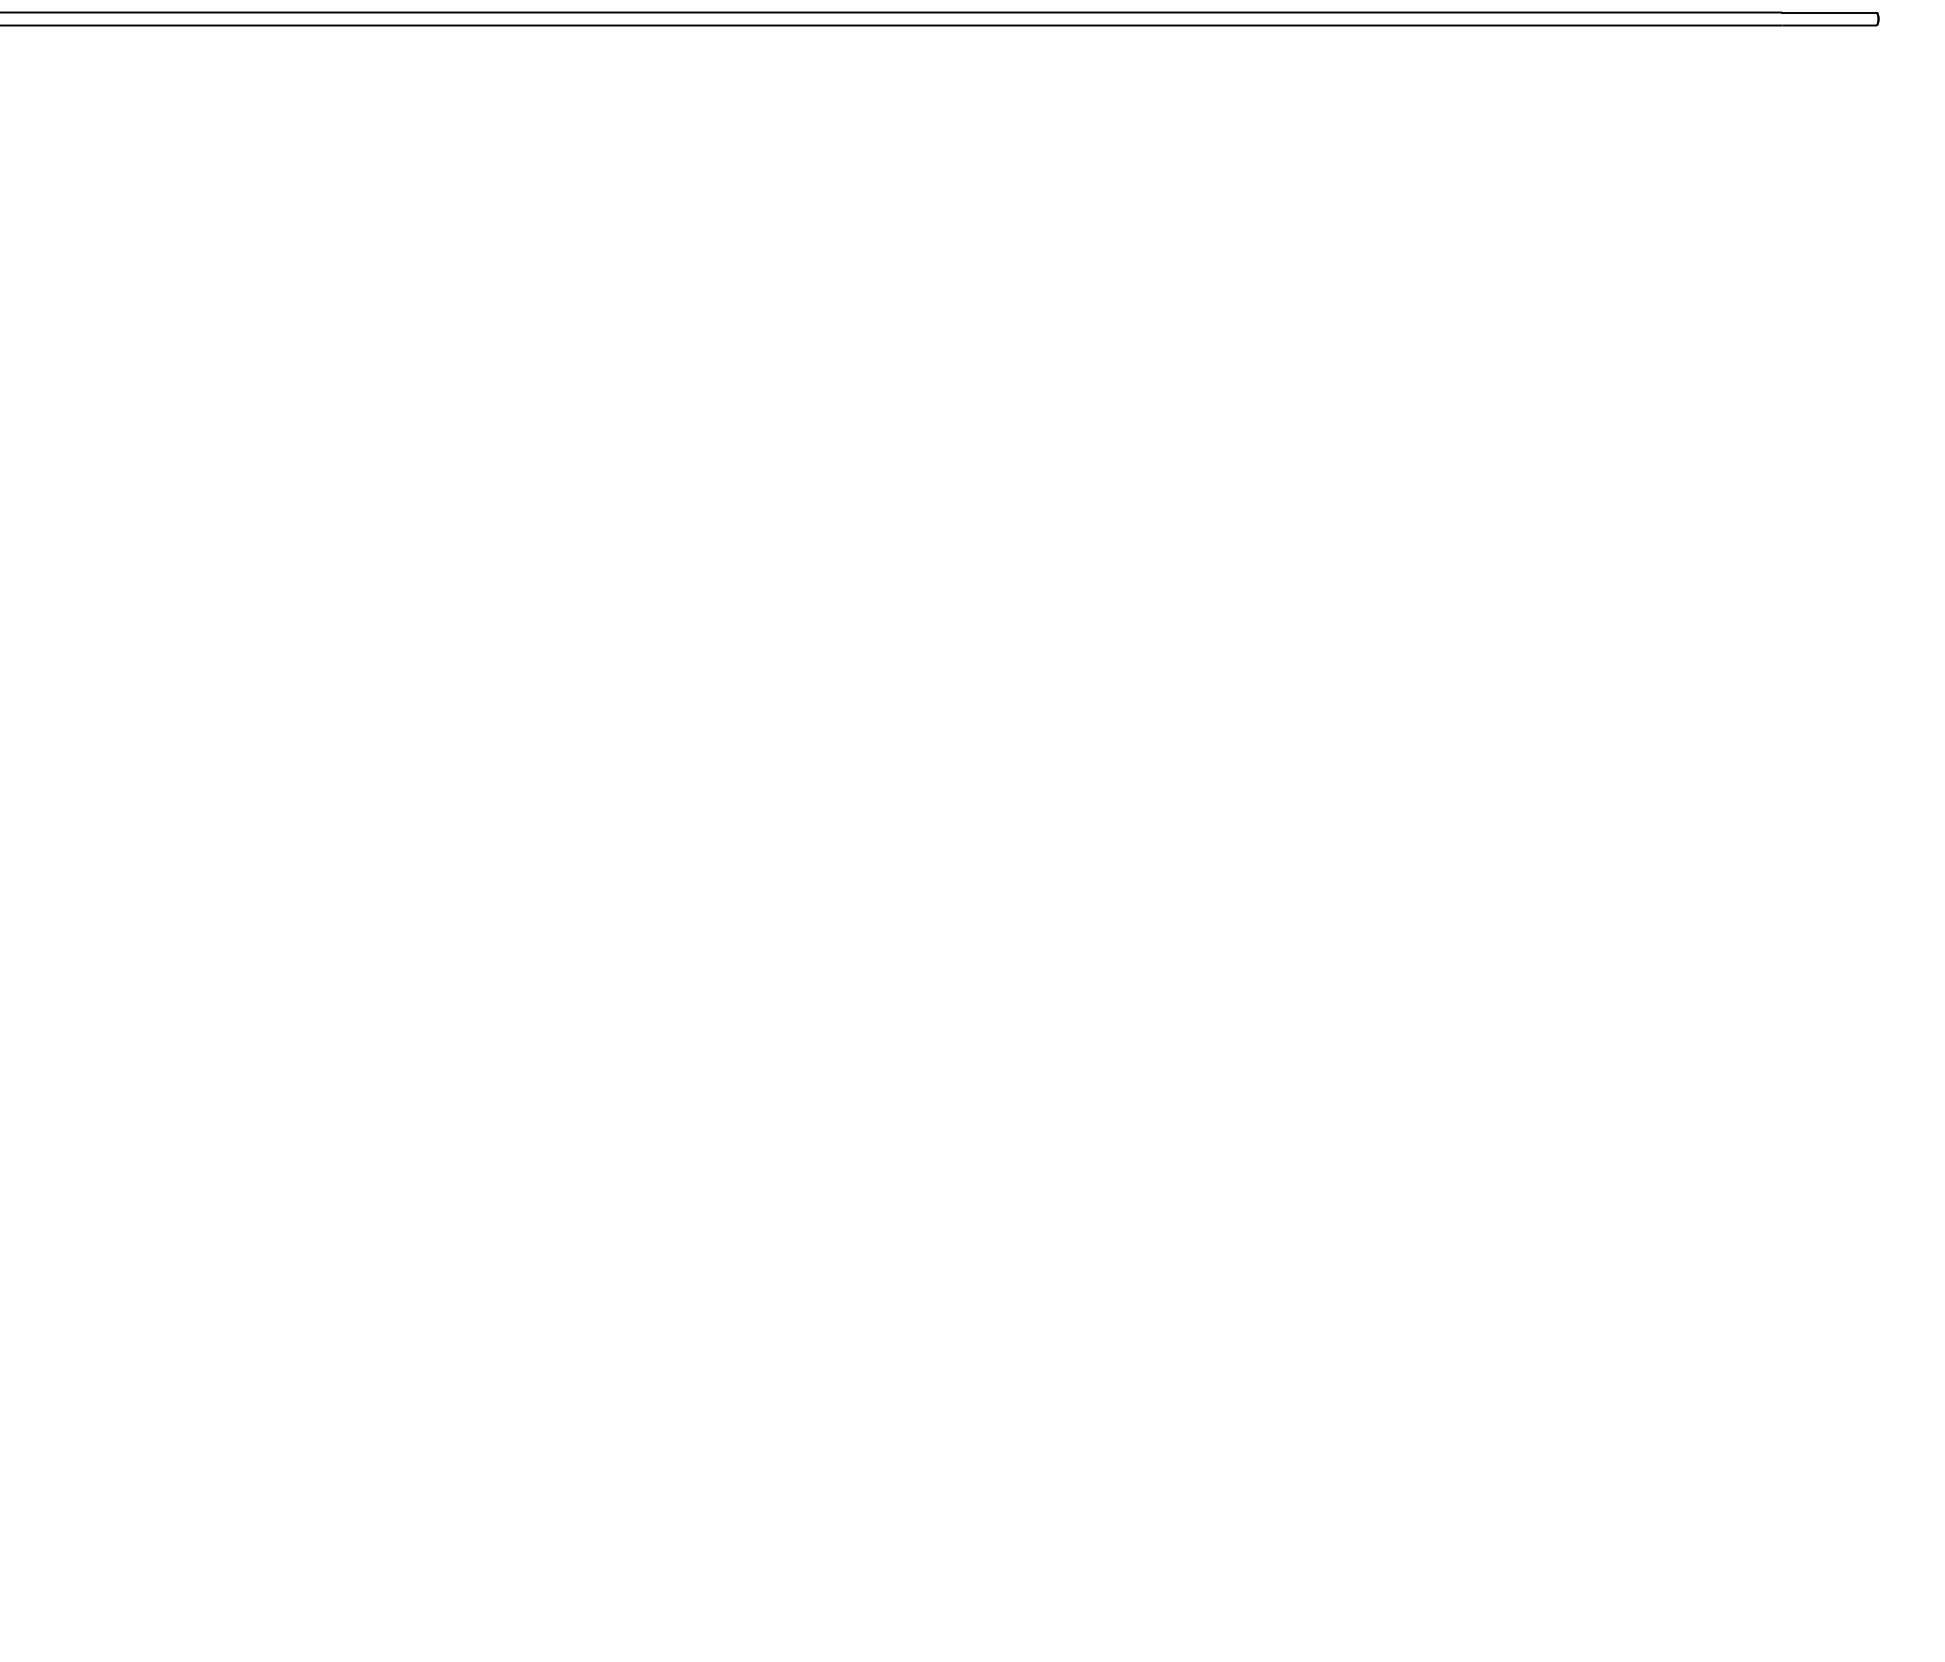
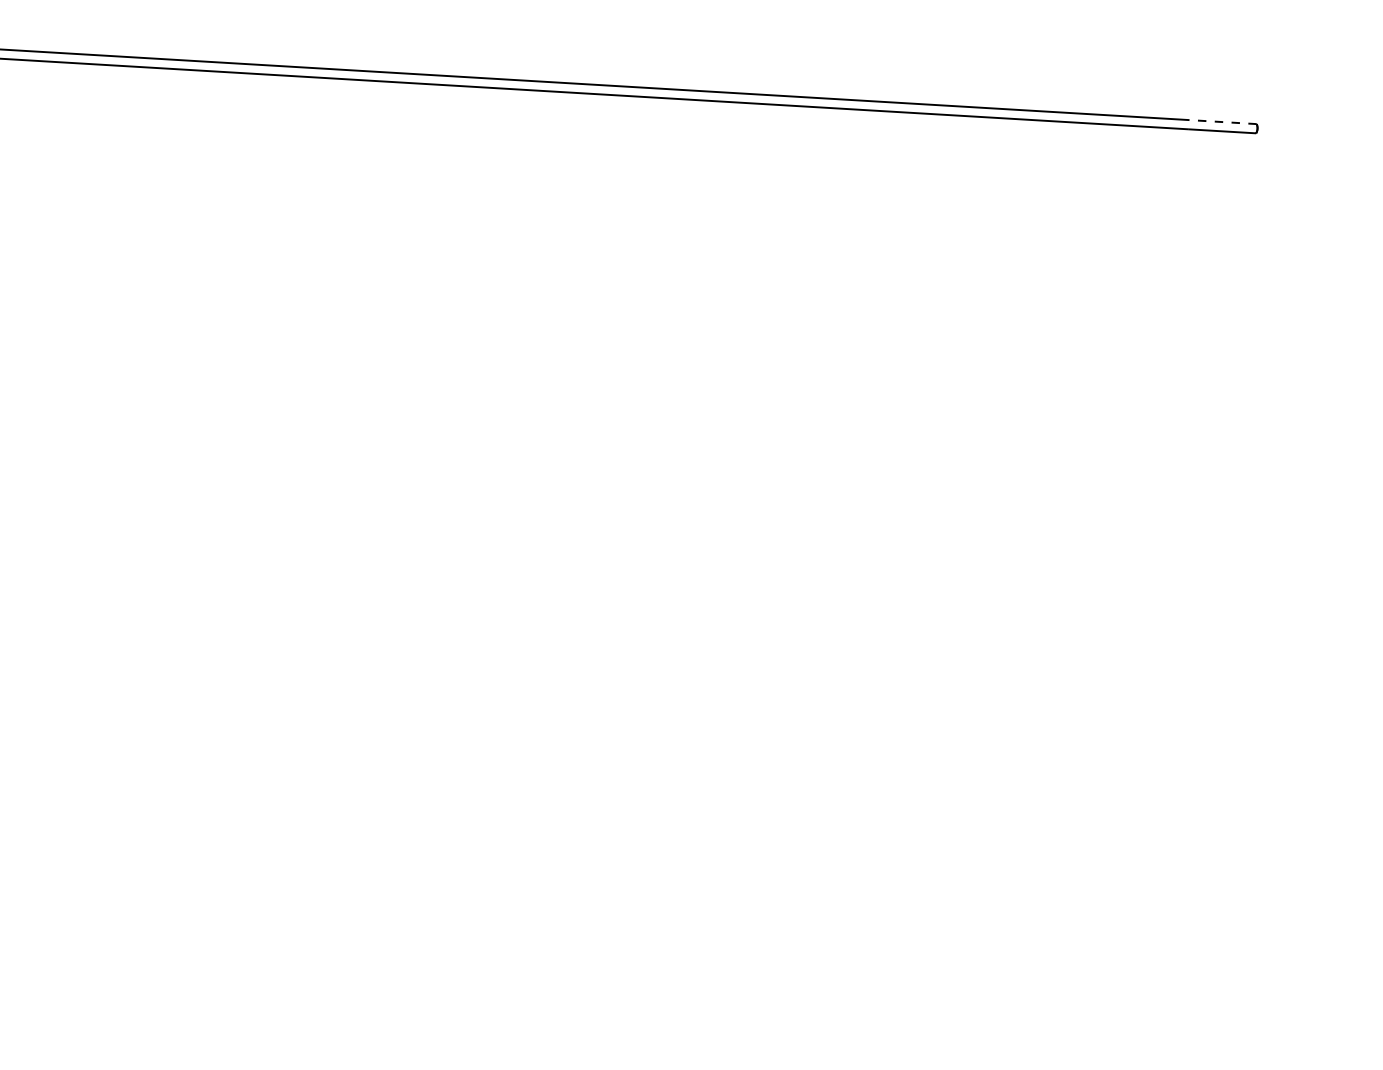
line: (1829, 12) -> (1222, 122), solid -> dashed

